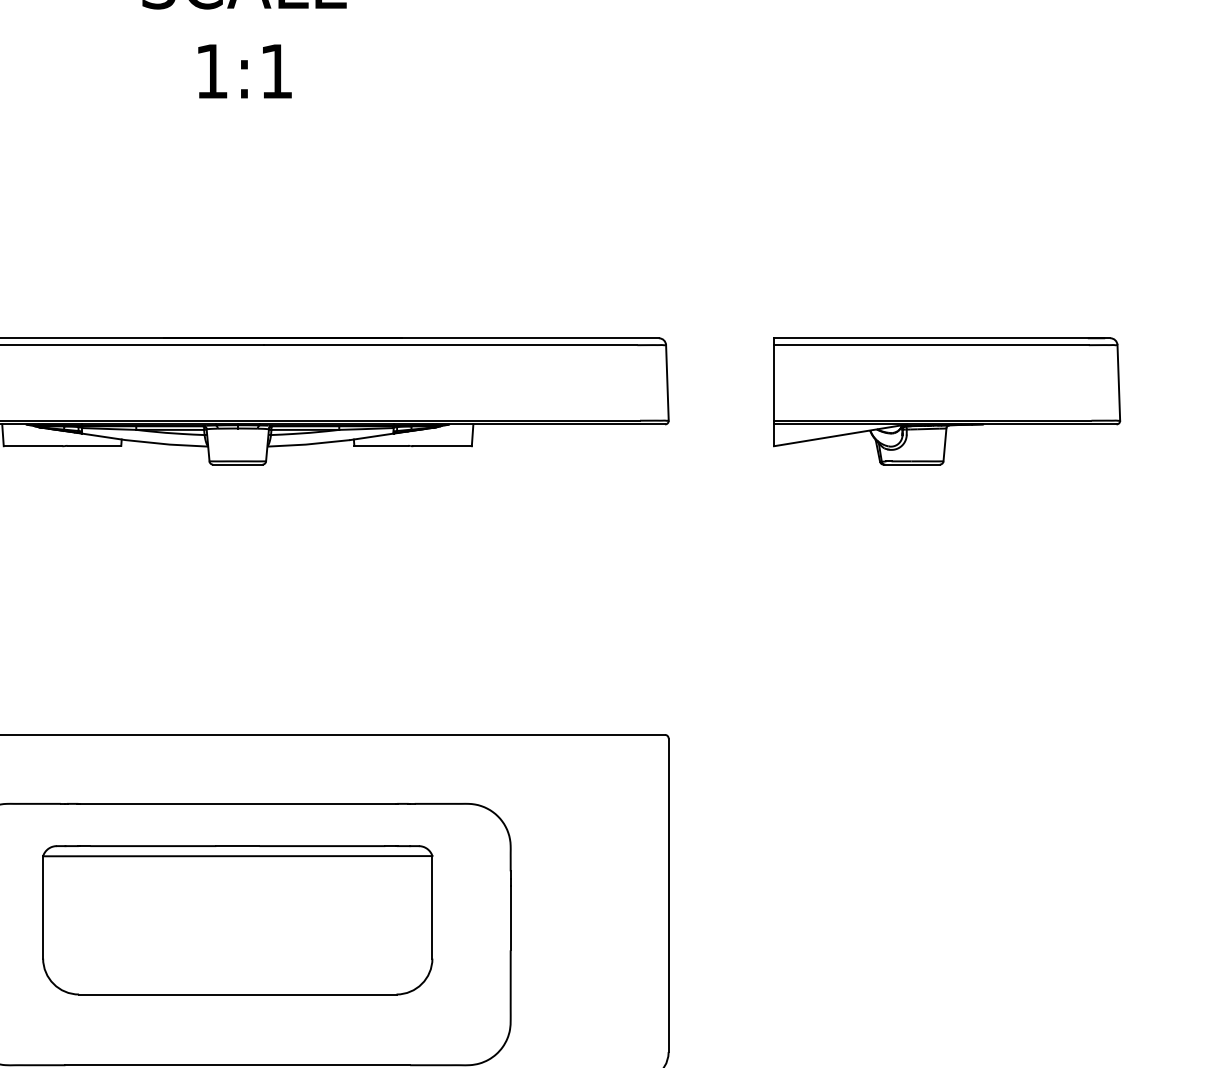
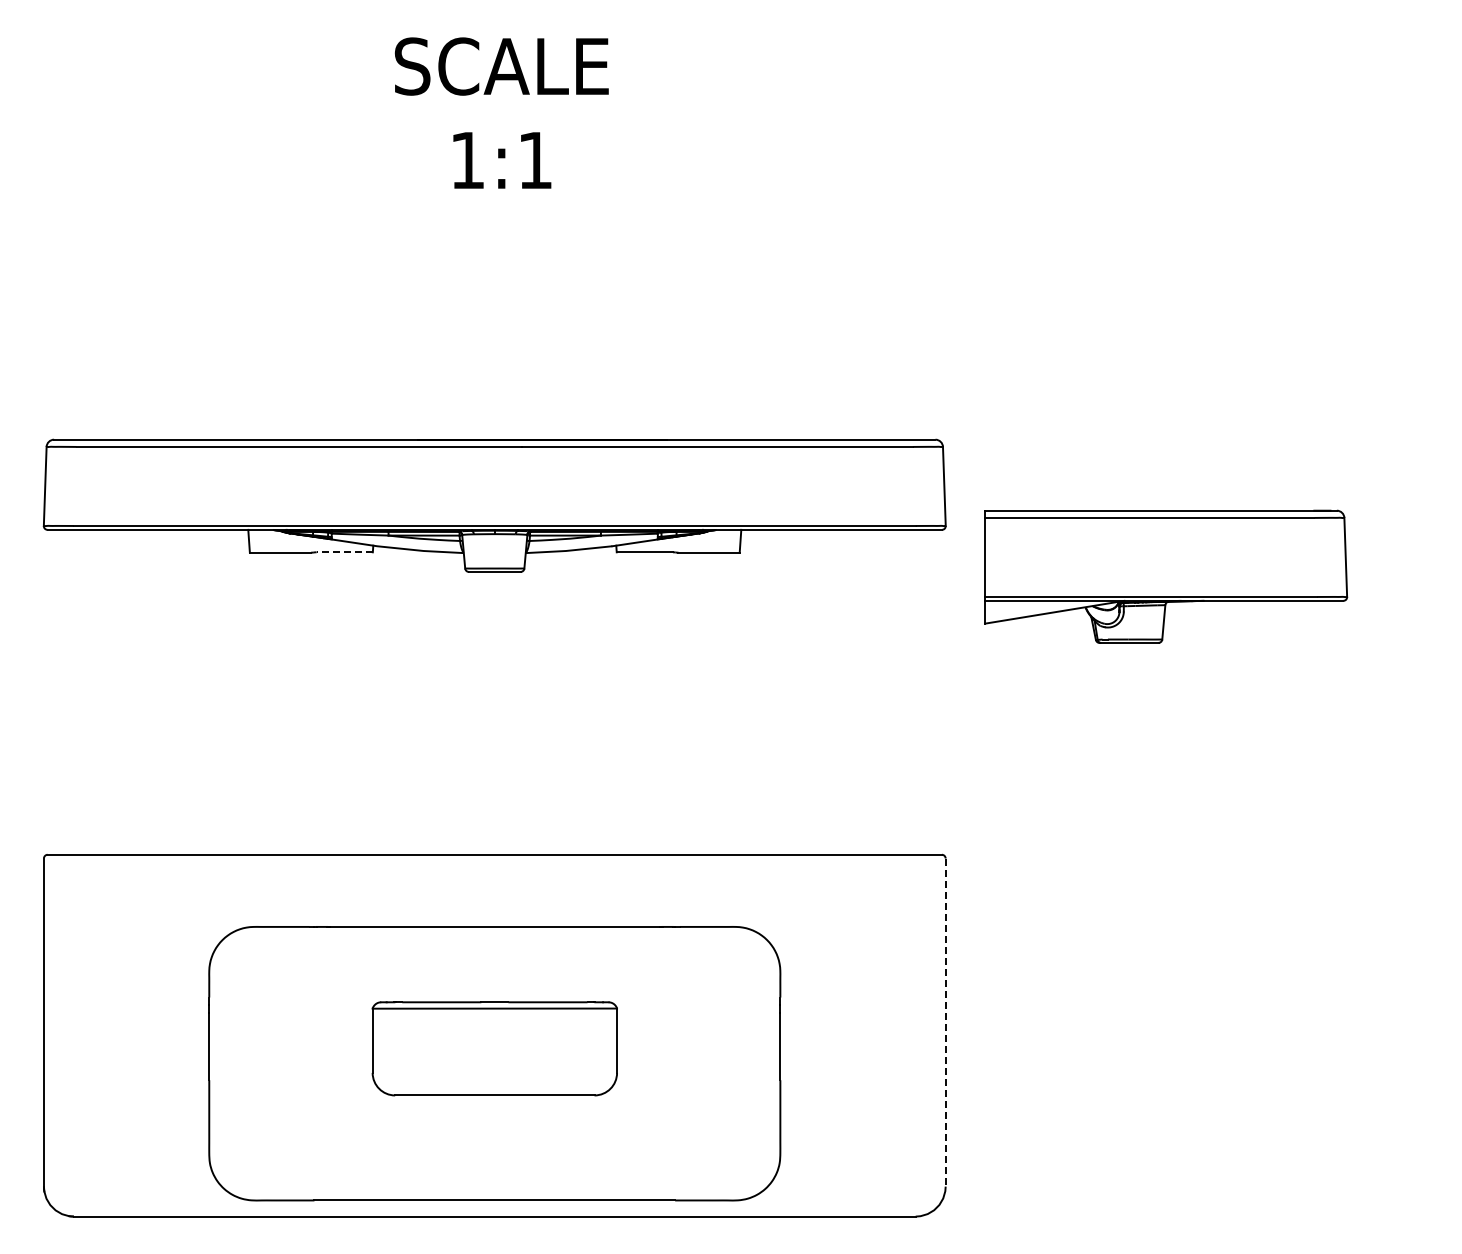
part: (947, 401) -> (1166, 576), moved
line: (94, 446) -> (344, 552), solid -> dashed
line: (668, 896) -> (945, 1023), solid -> dashed
part: (237, 920) -> (494, 1048), size x0.6

